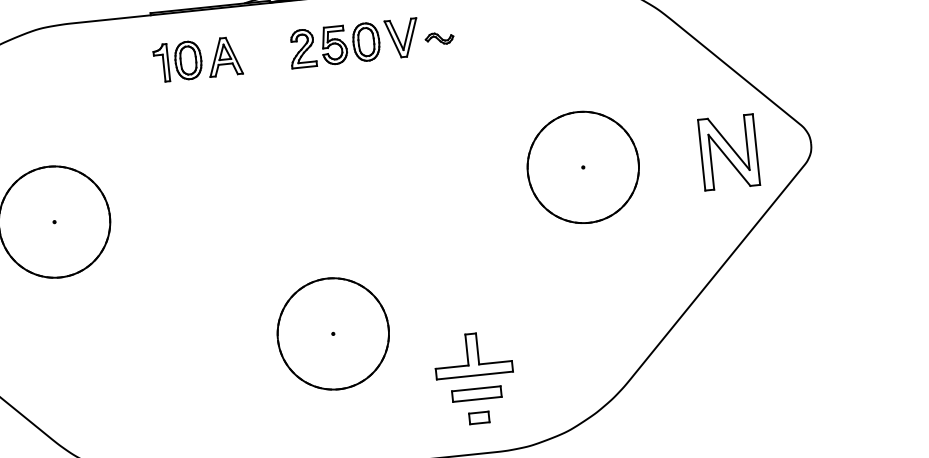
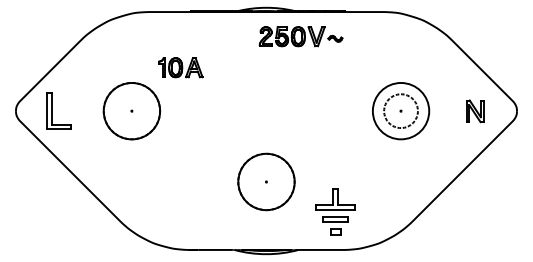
part: (197, 59) -> (180, 67), moved
part: (727, 153) -> (474, 111), size x0.6
circle: (582, 166) -> (400, 110), size x0.6

